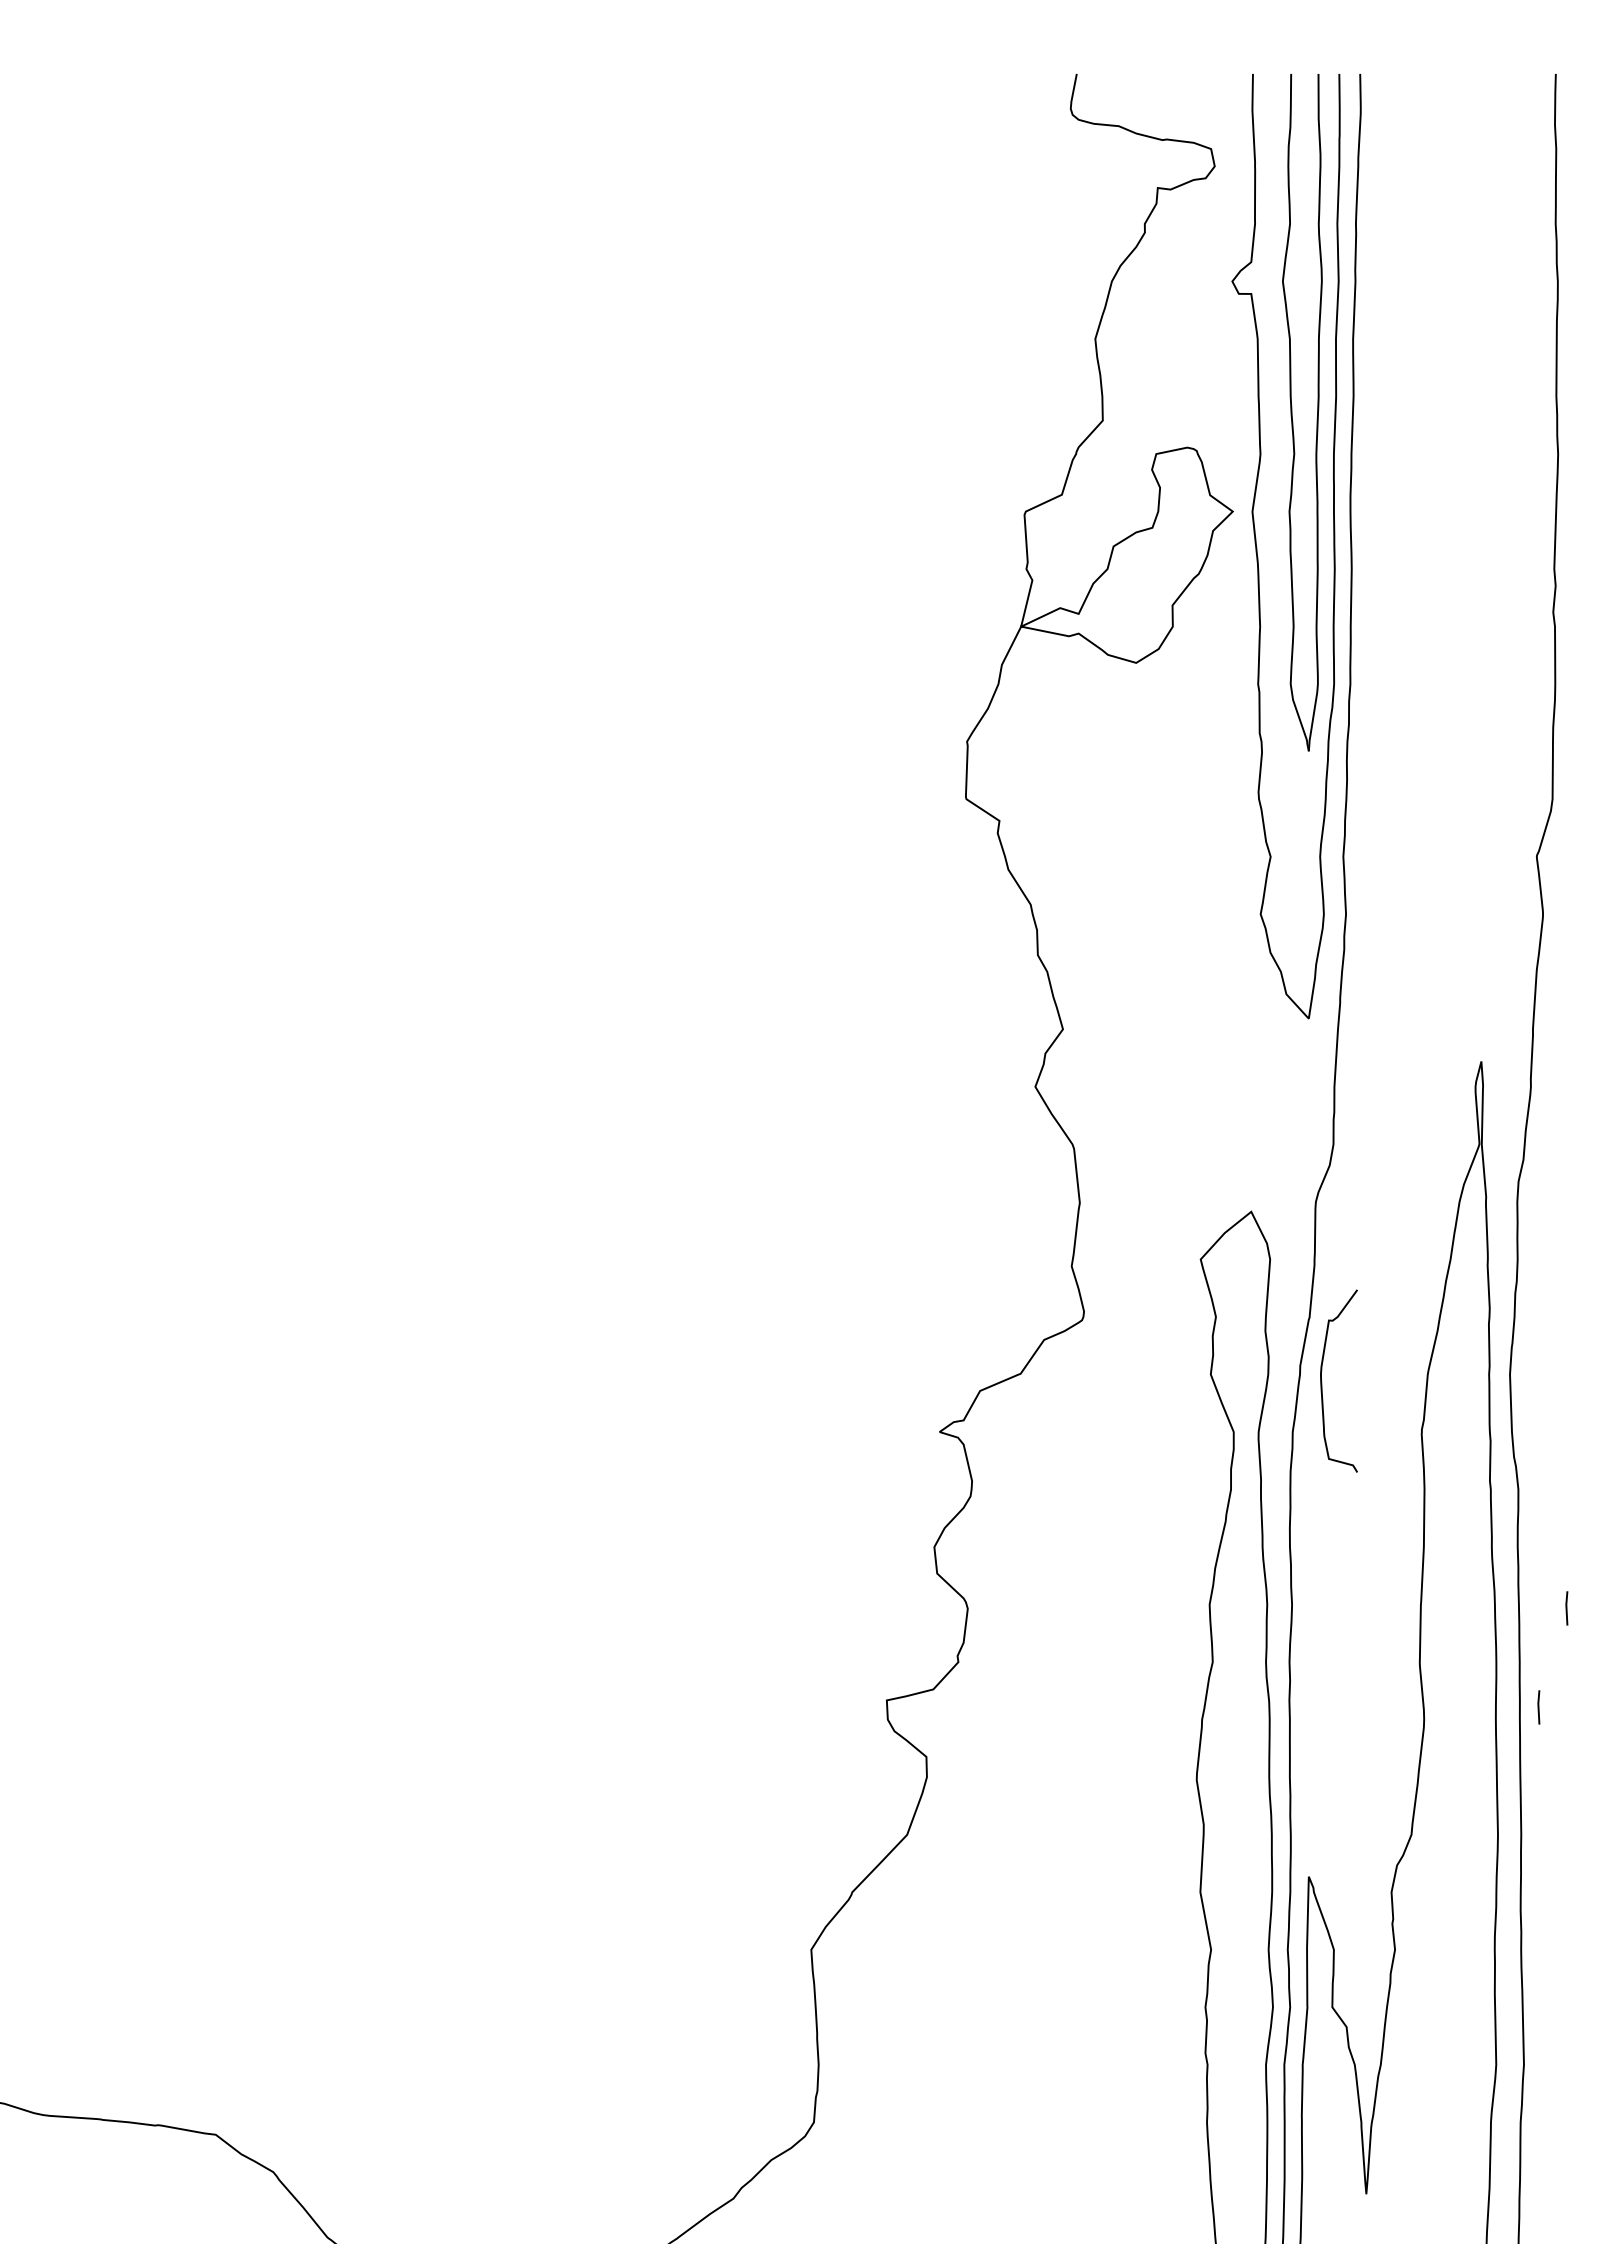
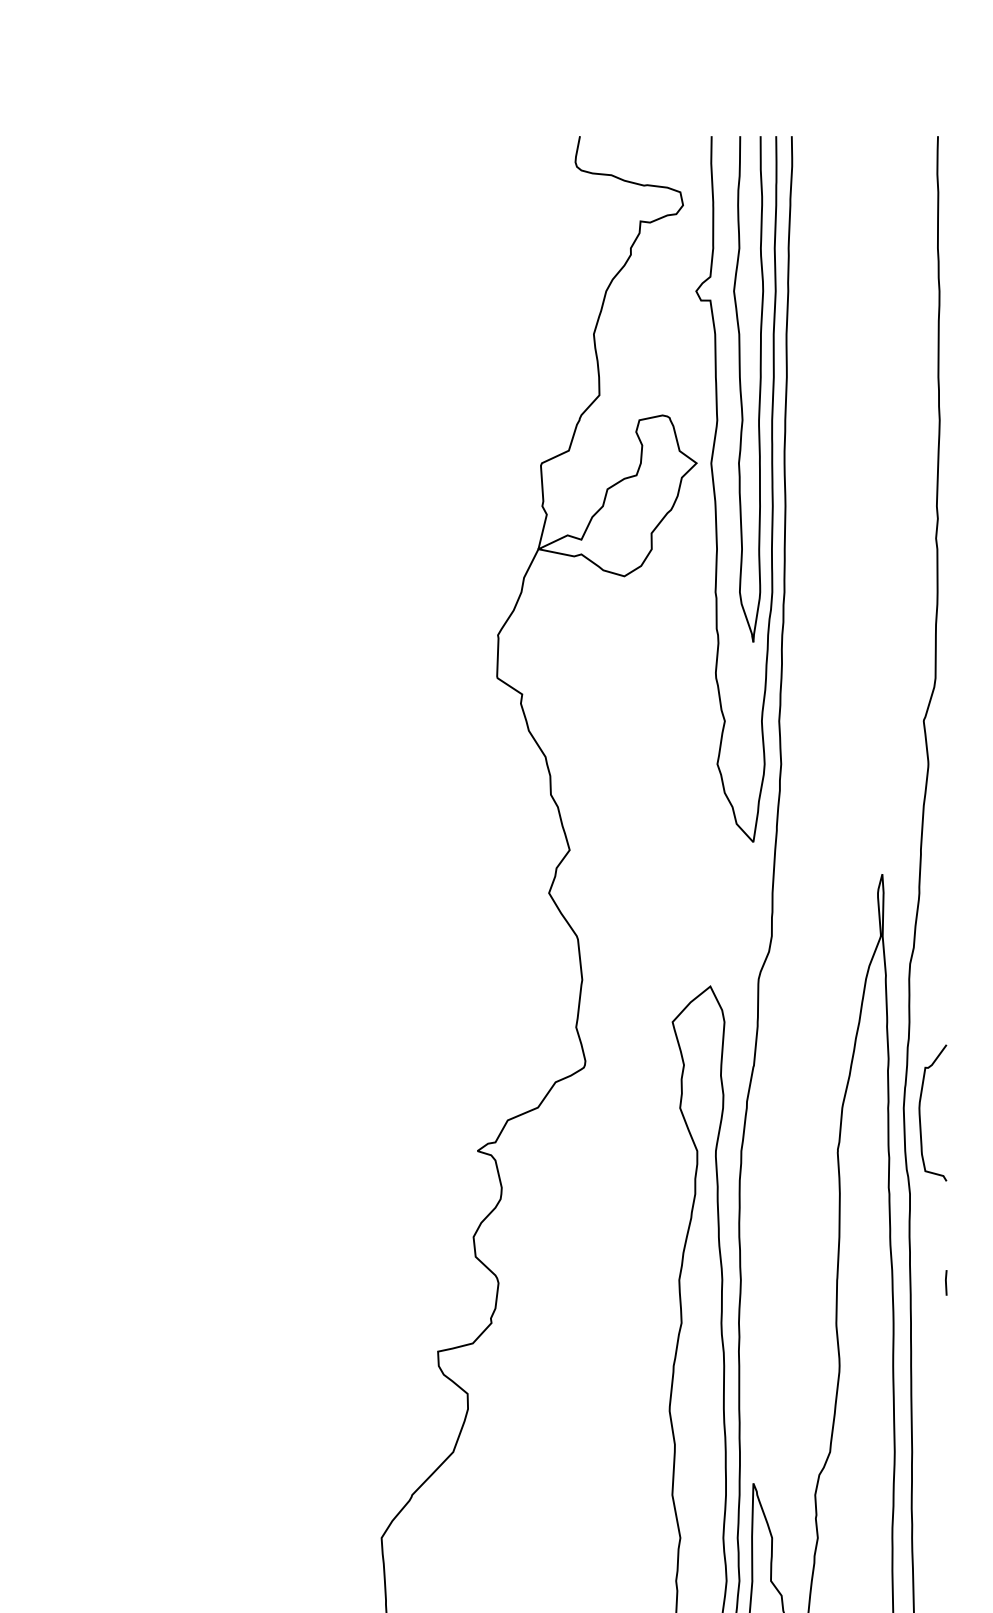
curve: (1322, 1381) -> (920, 1113), moved
line: (1538, 1707) -> (925, 1356), removed

